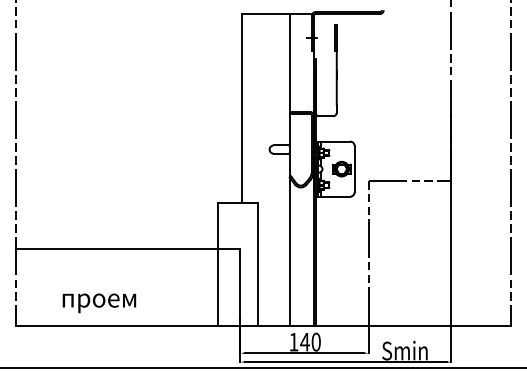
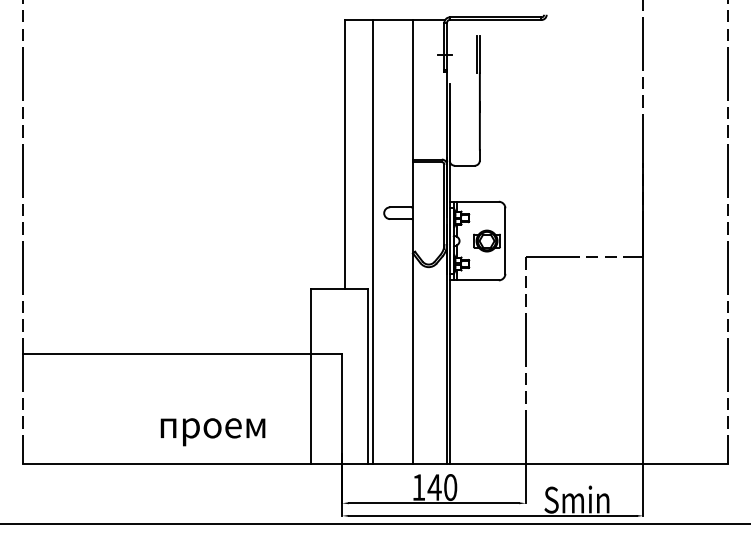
line: (261, 169) -> (372, 241), added
text: (99, 303) -> (213, 432), moved

